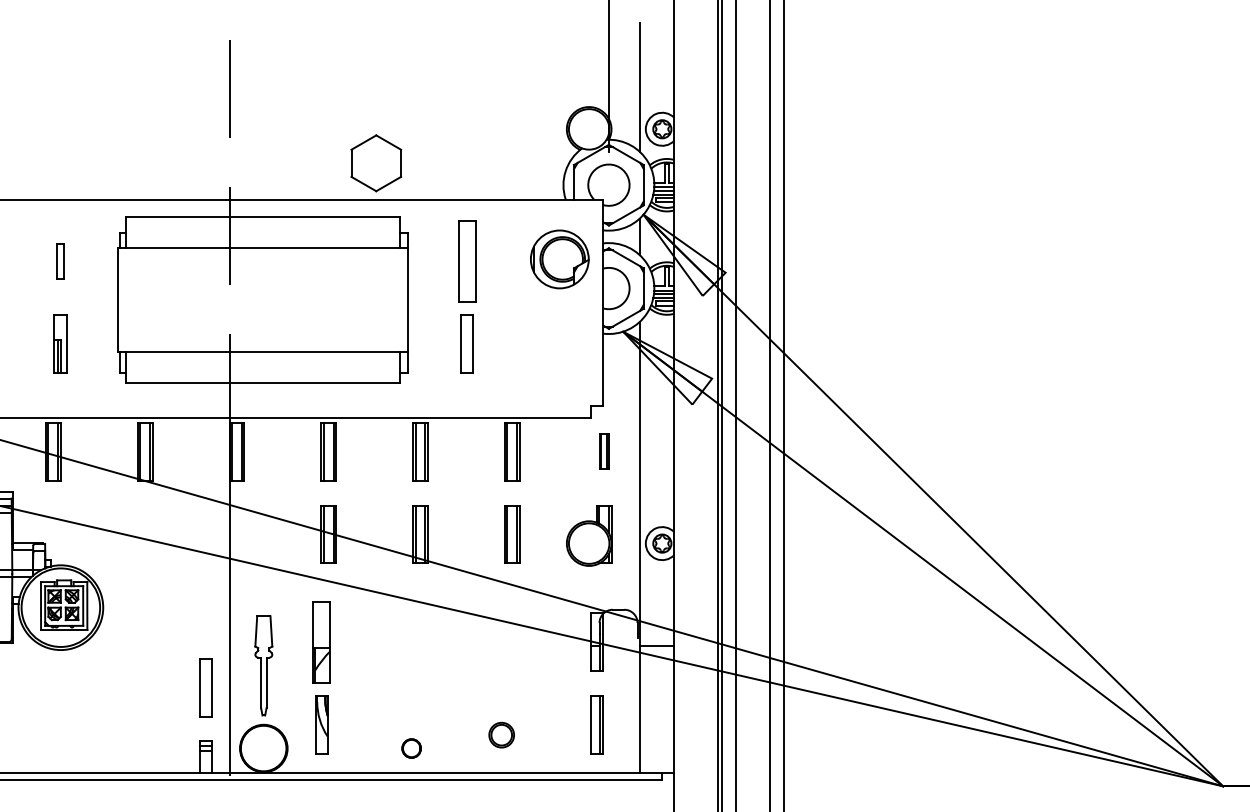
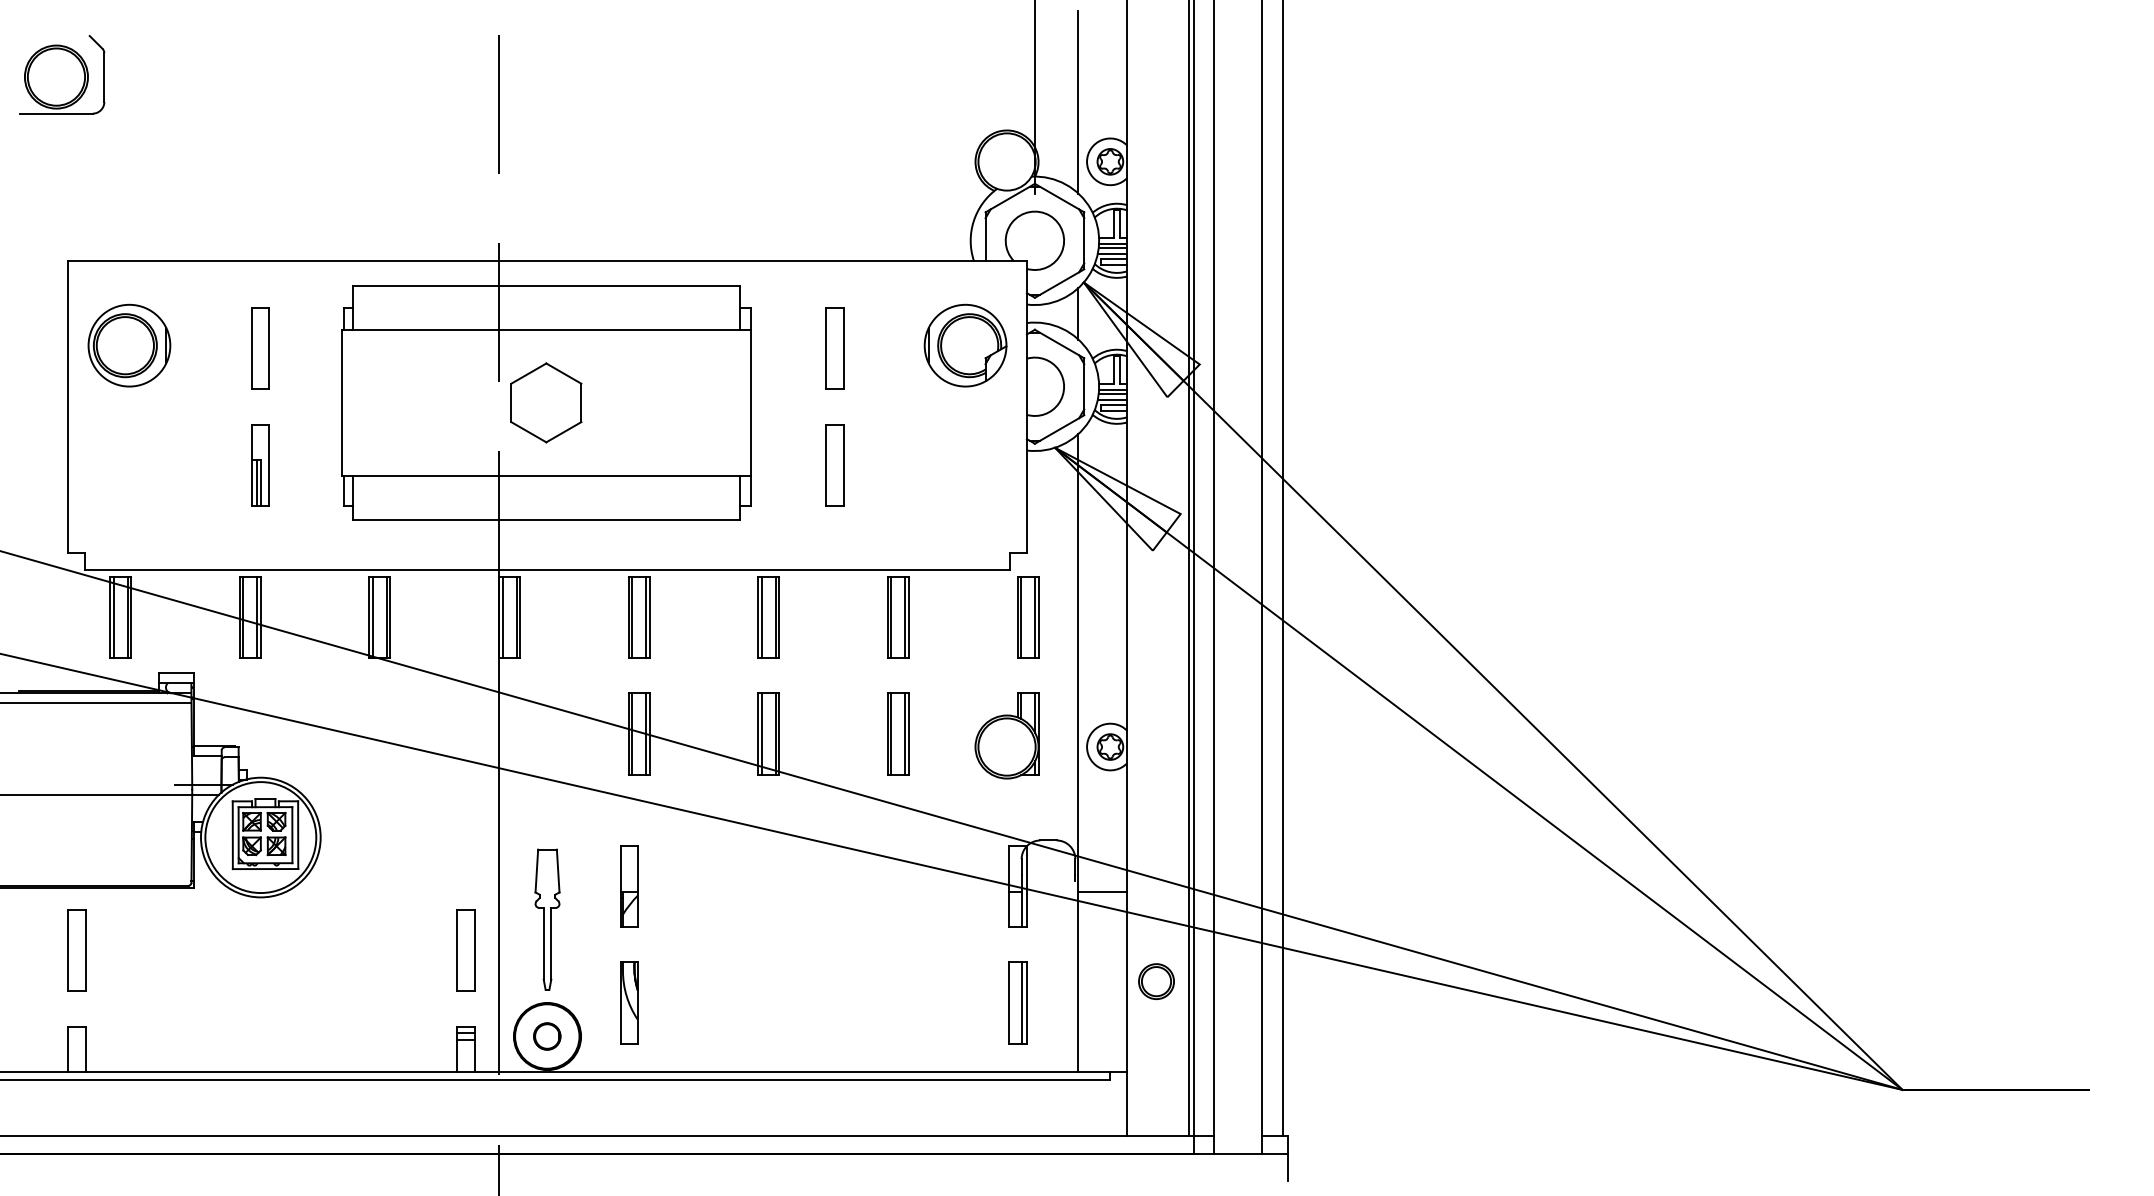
part: (376, 163) -> (546, 402), moved
part: (60, 261) -> (260, 348), size x1.67
part: (467, 261) -> (834, 348), size x0.71
part: (604, 451) -> (1028, 617), size x1.67
part: (321, 642) -> (629, 886), size x0.71
part: (501, 735) -> (1156, 981), moved
circle: (411, 748) -> (547, 1036), moved

